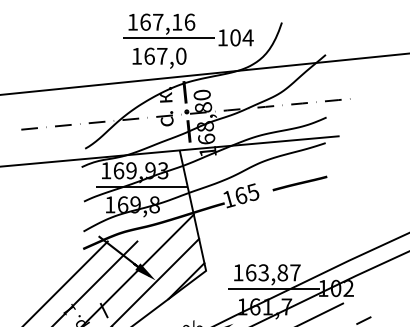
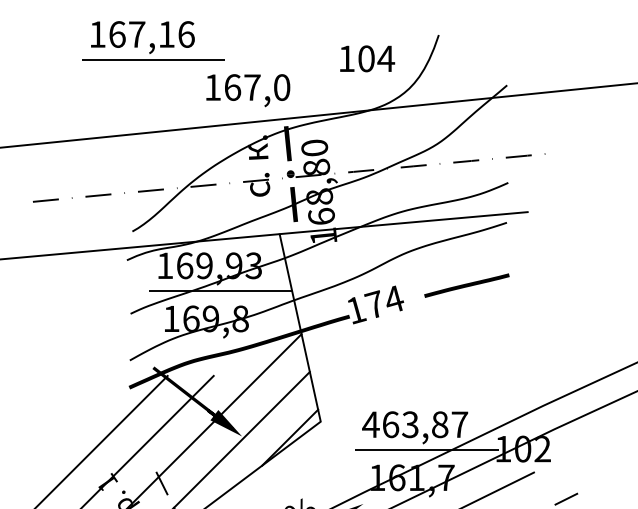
part: (168, 25) -> (153, 39), moved
text: (246, 193) -> (383, 301), 165 -> 174
text: (238, 272) -> (371, 424), 163,87 -> 463,87

